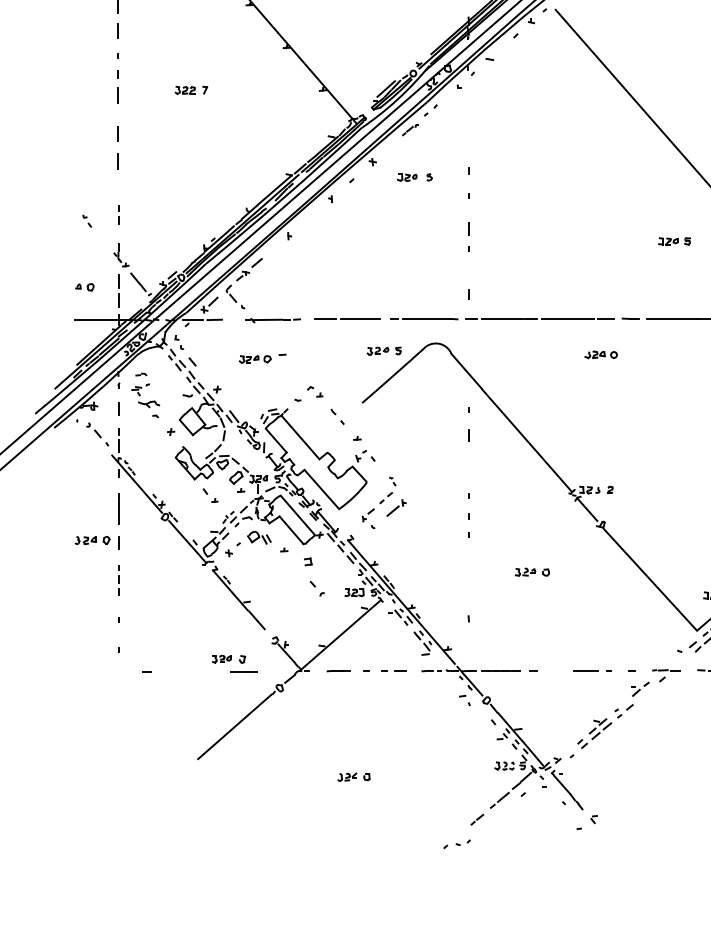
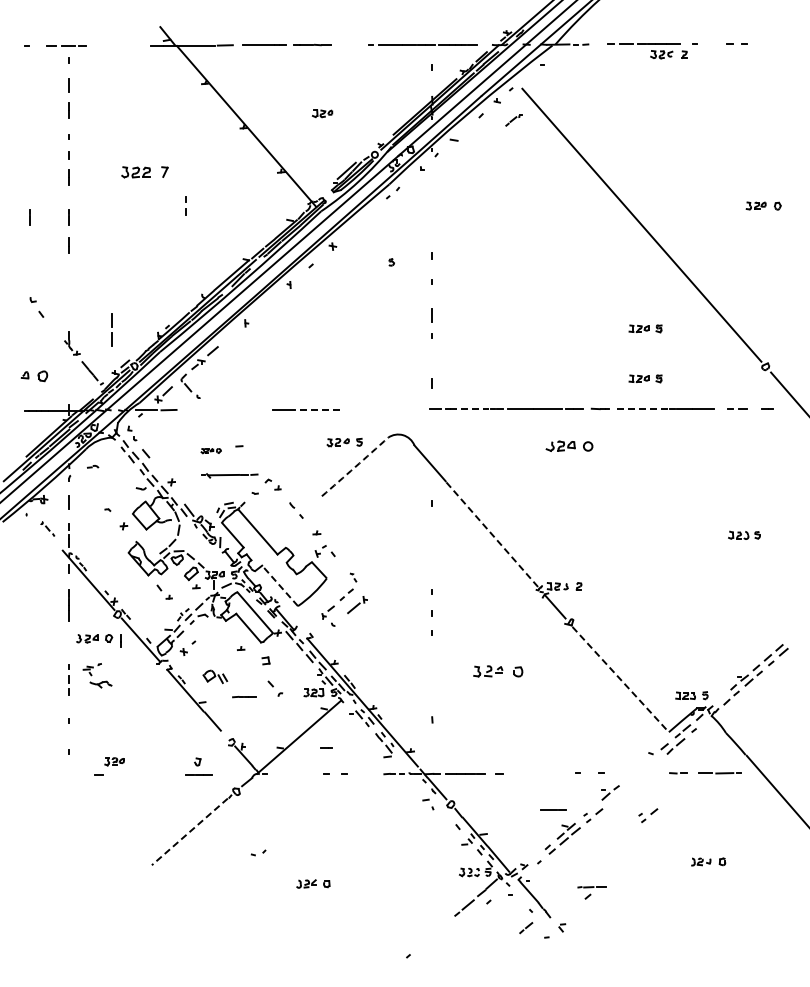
part: (191, 89) -> (144, 171), size x1.4
part: (410, 130) -> (513, 120), moved
line: (80, 134) -> (29, 217), added
part: (407, 177) -> (322, 113), moved
line: (117, 211) -> (185, 202), moved
part: (86, 220) -> (36, 307), size x1.6
part: (84, 287) -> (34, 376), size x1.4
line: (117, 288) -> (111, 327), moved
part: (674, 289) -> (645, 378), added
line: (672, 318) -> (643, 408), solid -> dashed
line: (360, 319) -> (320, 409), solid -> dashed
line: (424, 319) -> (386, 409), removed
line: (505, 319) -> (470, 409), solid -> dashed
part: (273, 320) -> (229, 475), moved
part: (601, 355) -> (569, 446), size x1.4
part: (255, 358) -> (211, 450), size x0.6
arc: (394, 375) -> (355, 467), solid -> dashed
part: (145, 395) -> (97, 675), moved
part: (97, 434) -> (47, 528), size x0.6
line: (467, 435) -> (431, 529), removed
line: (527, 440) -> (493, 535), solid -> dashed
line: (321, 489) -> (279, 585), solid -> dashed
part: (259, 537) -> (215, 676), moved
part: (96, 542) -> (98, 640), moved
part: (532, 572) -> (498, 671), size x1.4
line: (651, 579) -> (621, 679), solid -> dashed
part: (221, 658) -> (114, 761), moved
line: (400, 670) -> (326, 747), moved
line: (585, 670) -> (553, 809), moved
line: (338, 671) -> (244, 697), moved
part: (665, 675) -> (591, 892), moved
part: (677, 711) -> (648, 815), added
line: (234, 726) -> (189, 831), solid -> dashed
line: (477, 820) -> (526, 928), moved
part: (463, 842) -> (258, 852), moved

